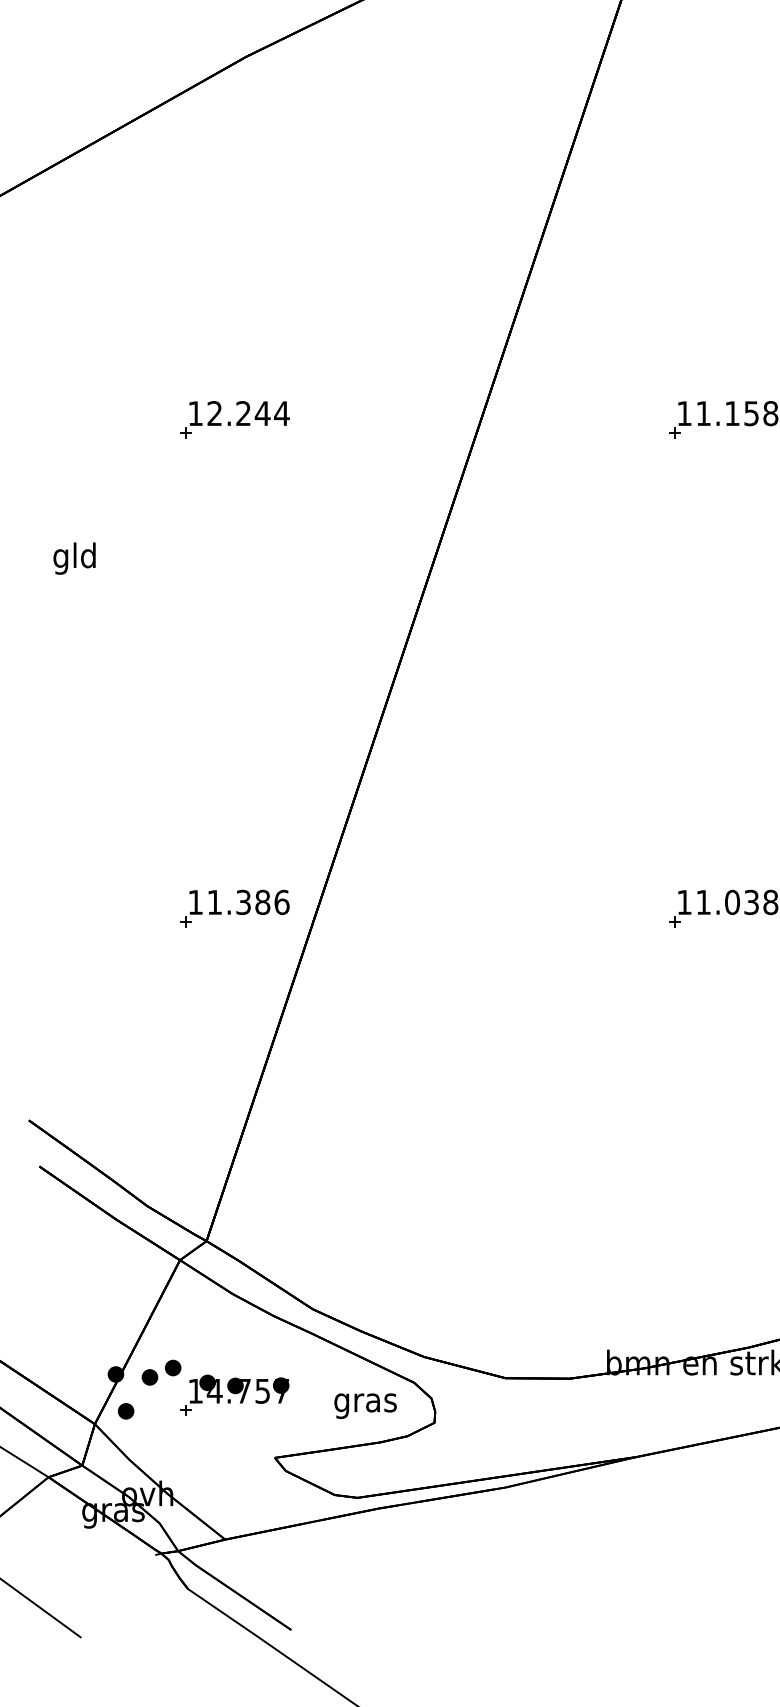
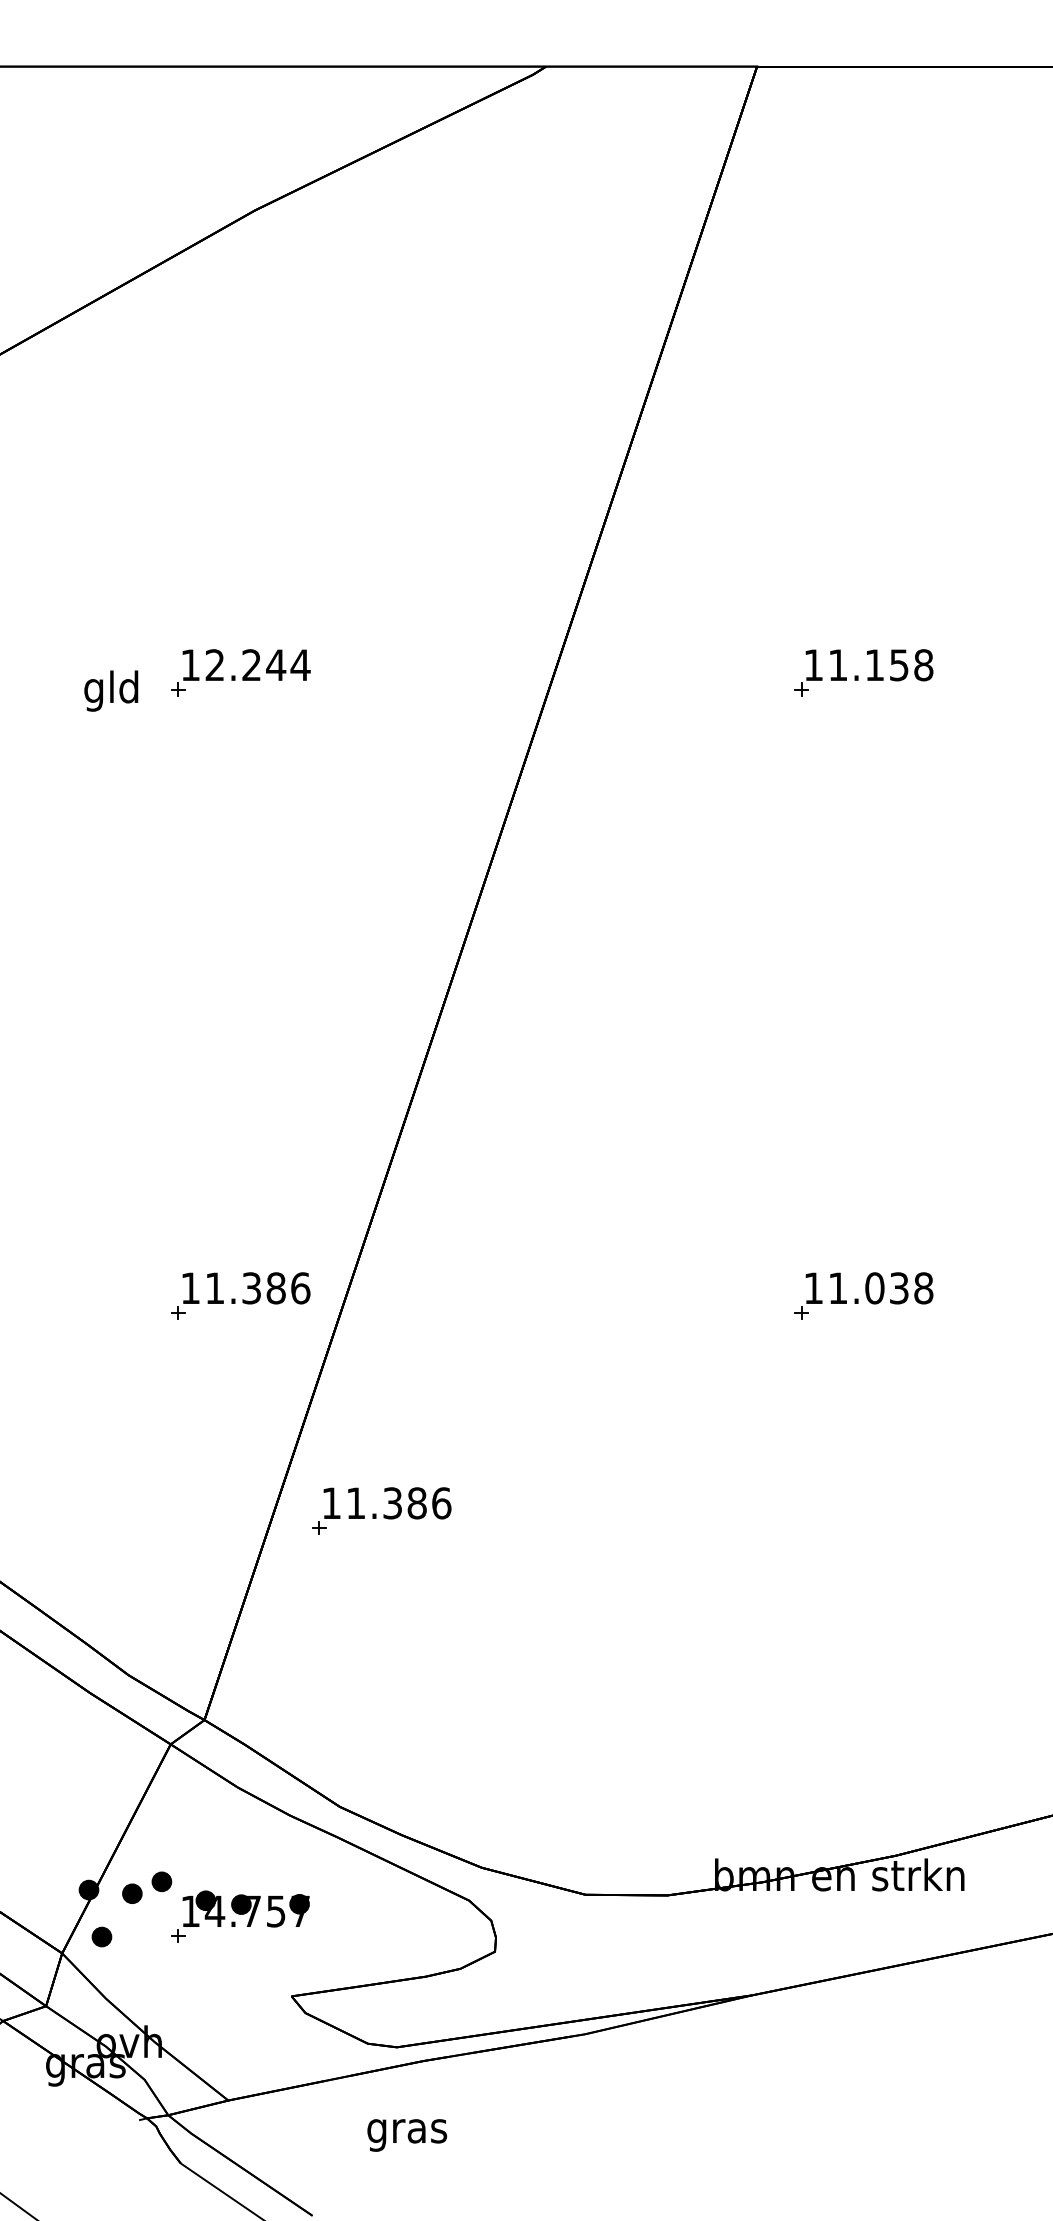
text: (74, 558) -> (111, 690), moved
part: (345, 1076) -> (381, 1510), added
text: (365, 1406) -> (407, 2135), moved

